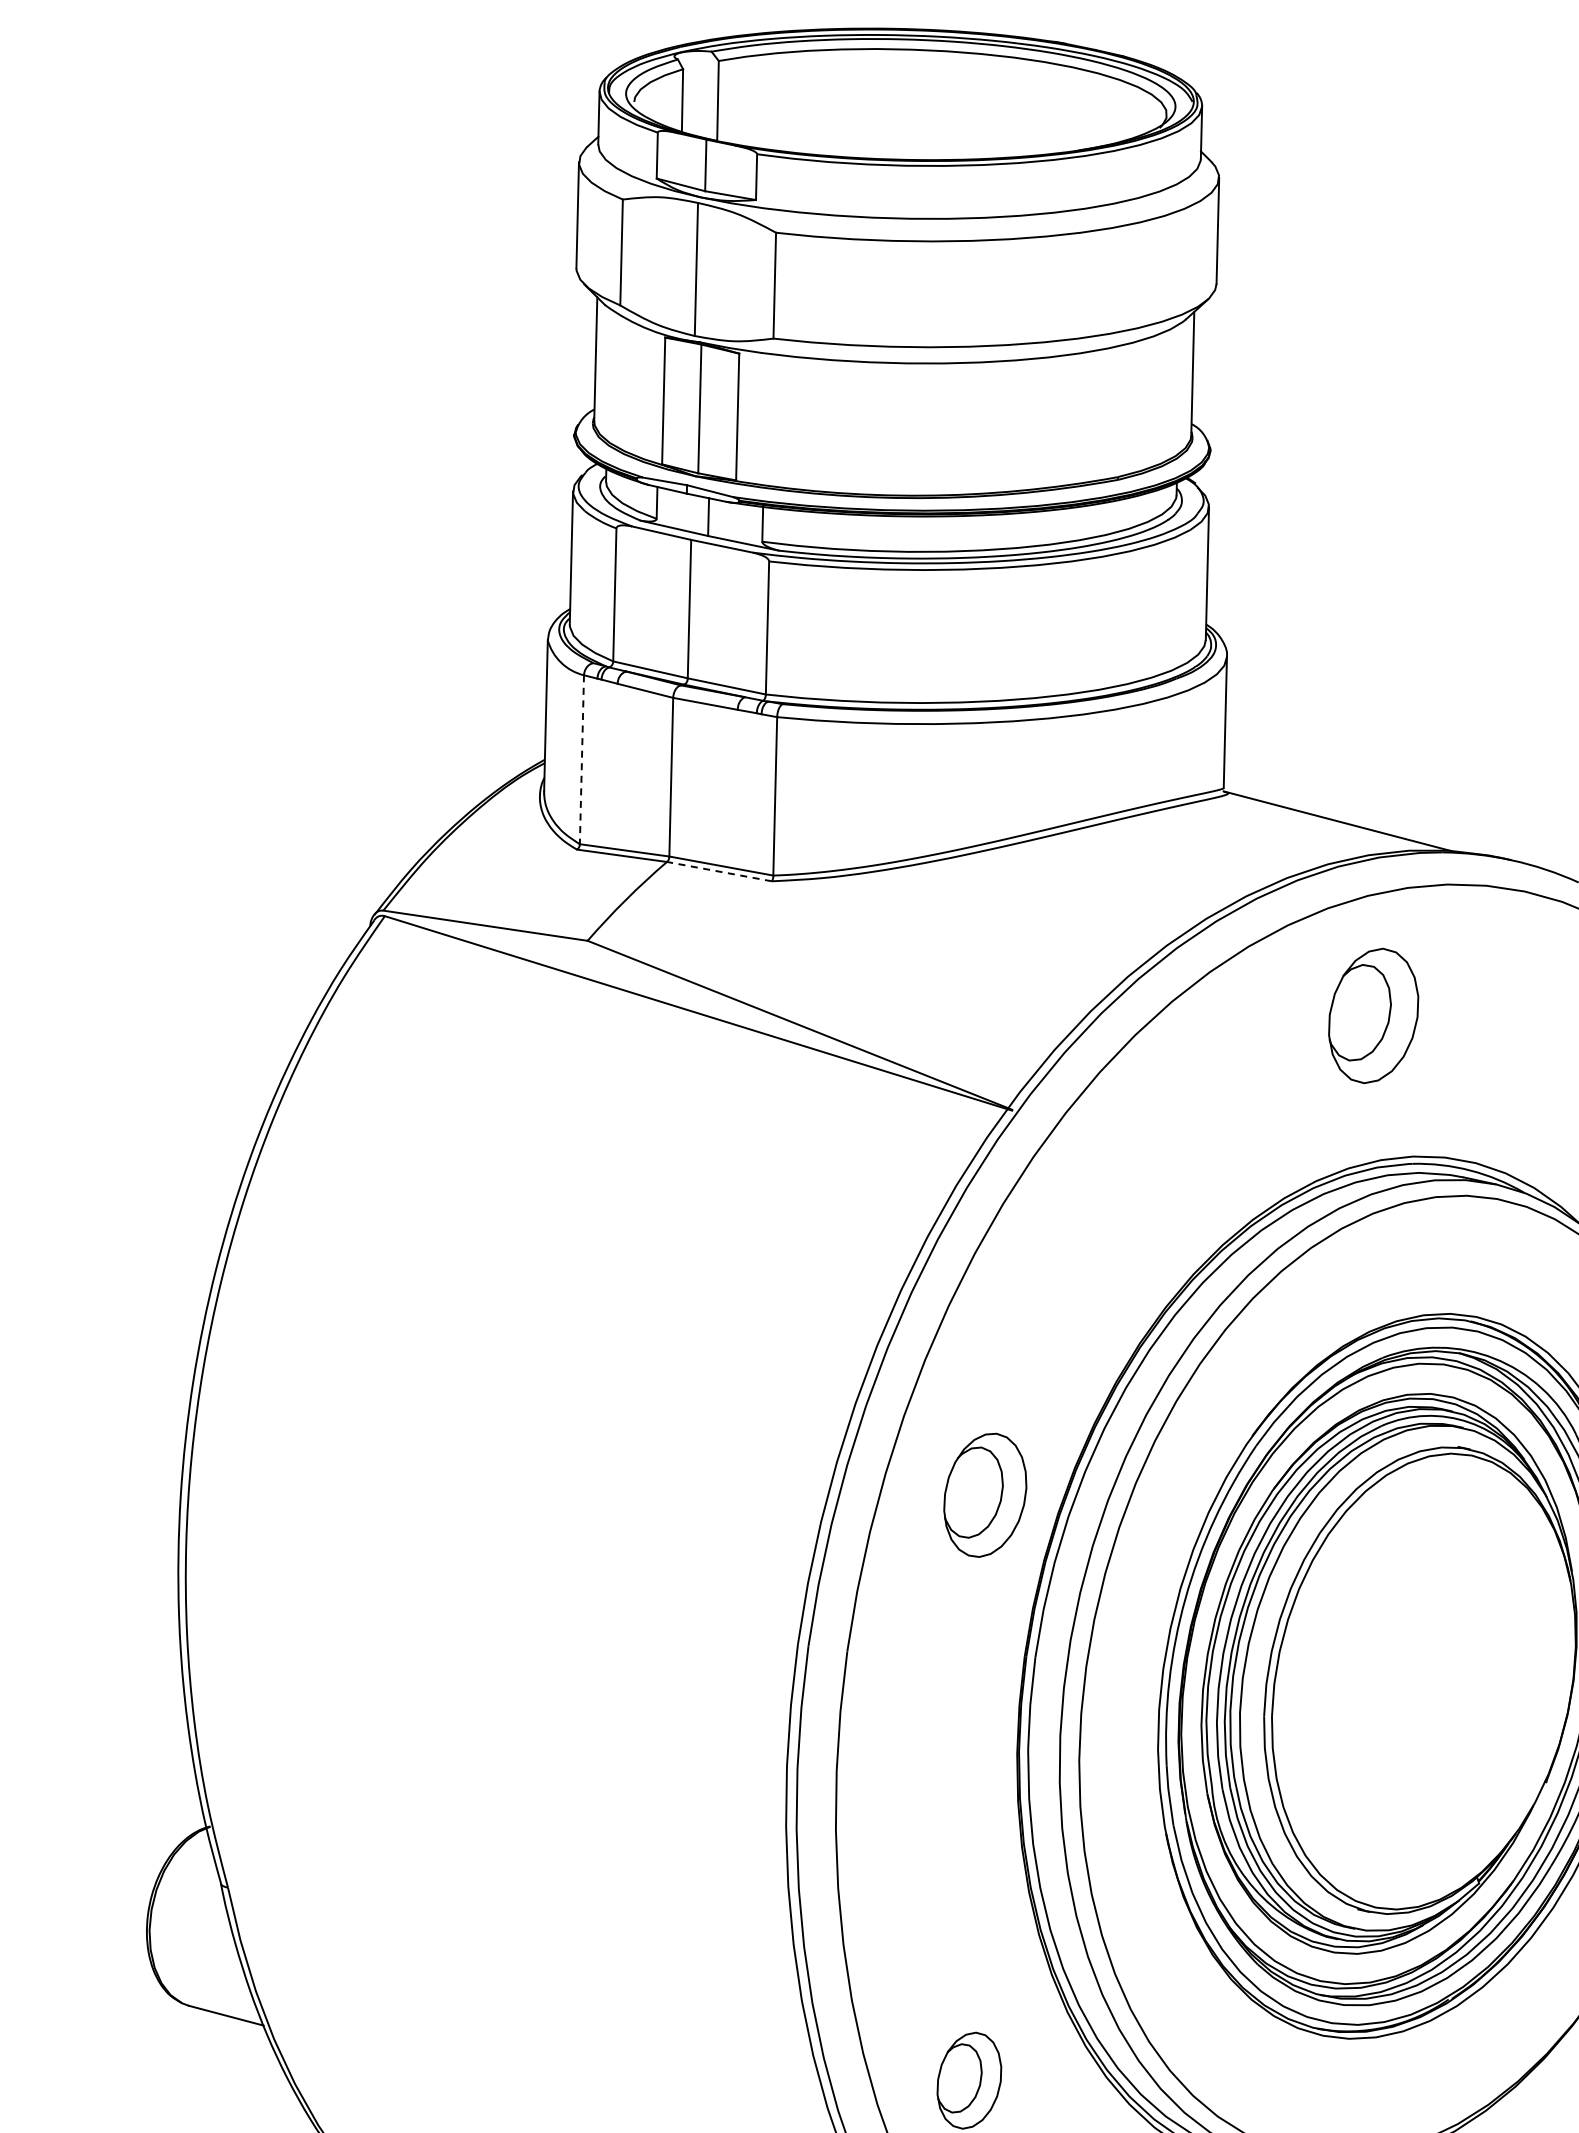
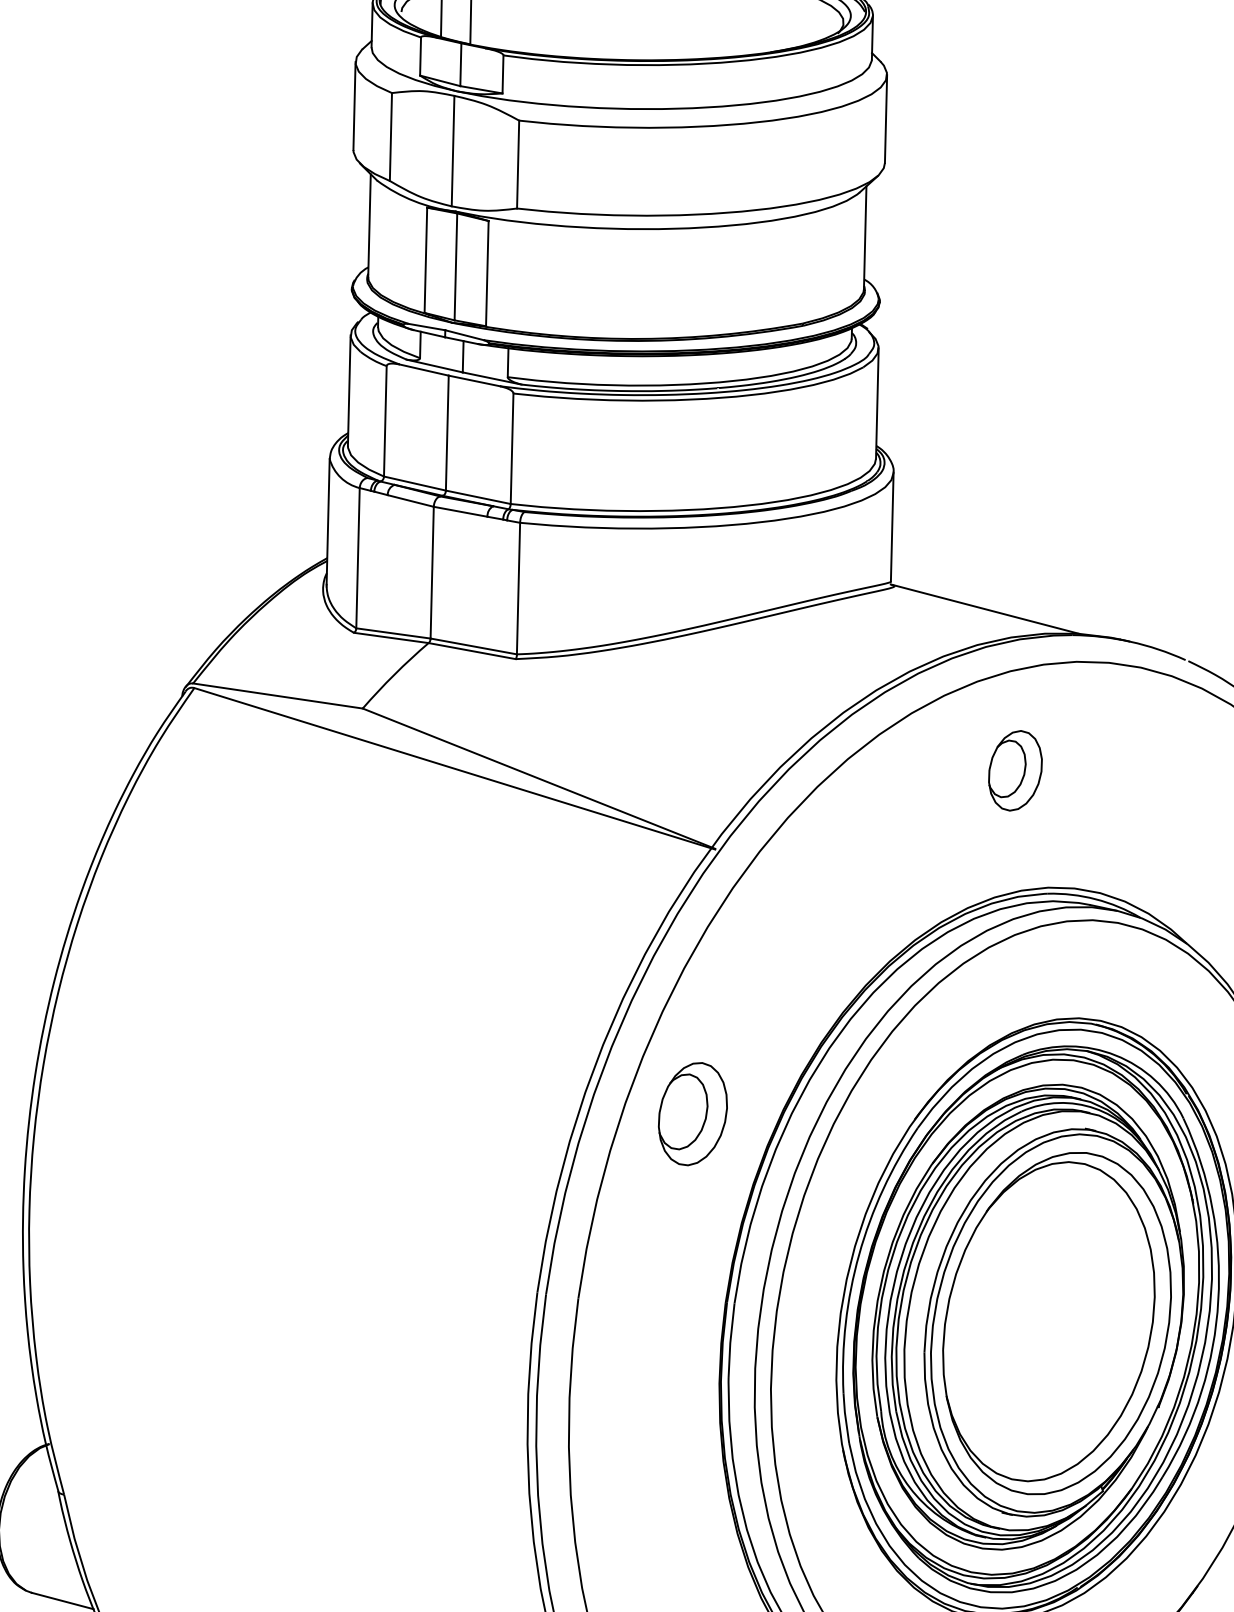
line: (581, 760) -> (357, 558), dashed -> solid
line: (718, 871) -> (471, 650), dashed -> solid
part: (1373, 1015) -> (1015, 770), size x0.71
part: (985, 1494) -> (693, 1113), moved
part: (1423, 1681) -> (1056, 1323), added

